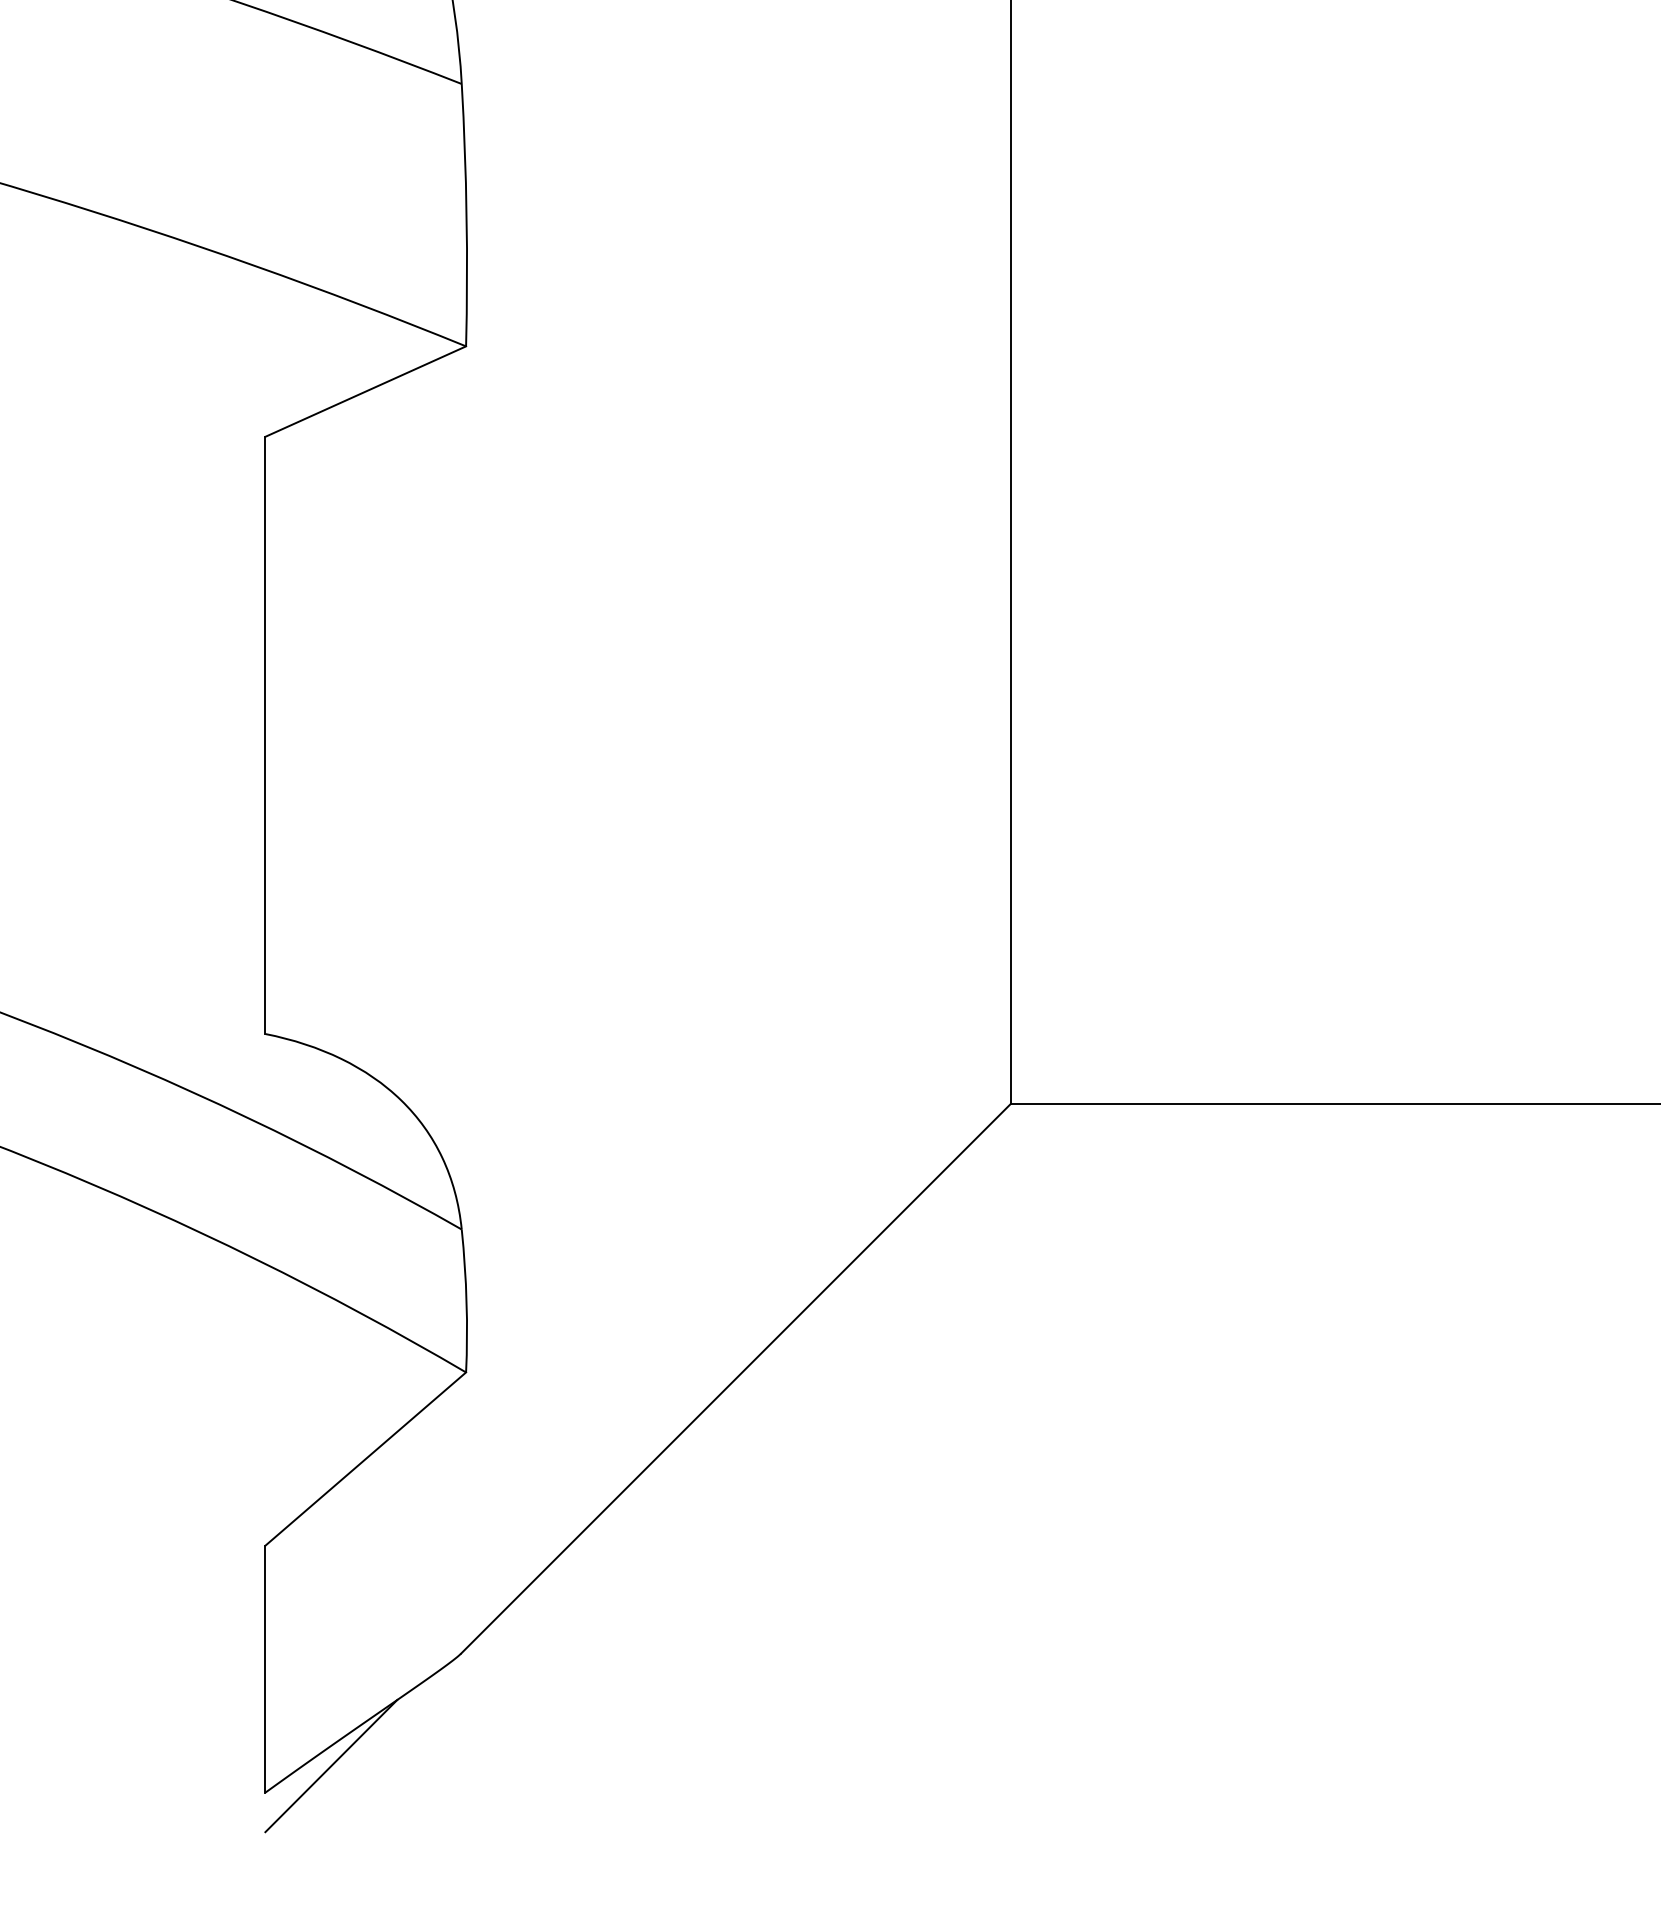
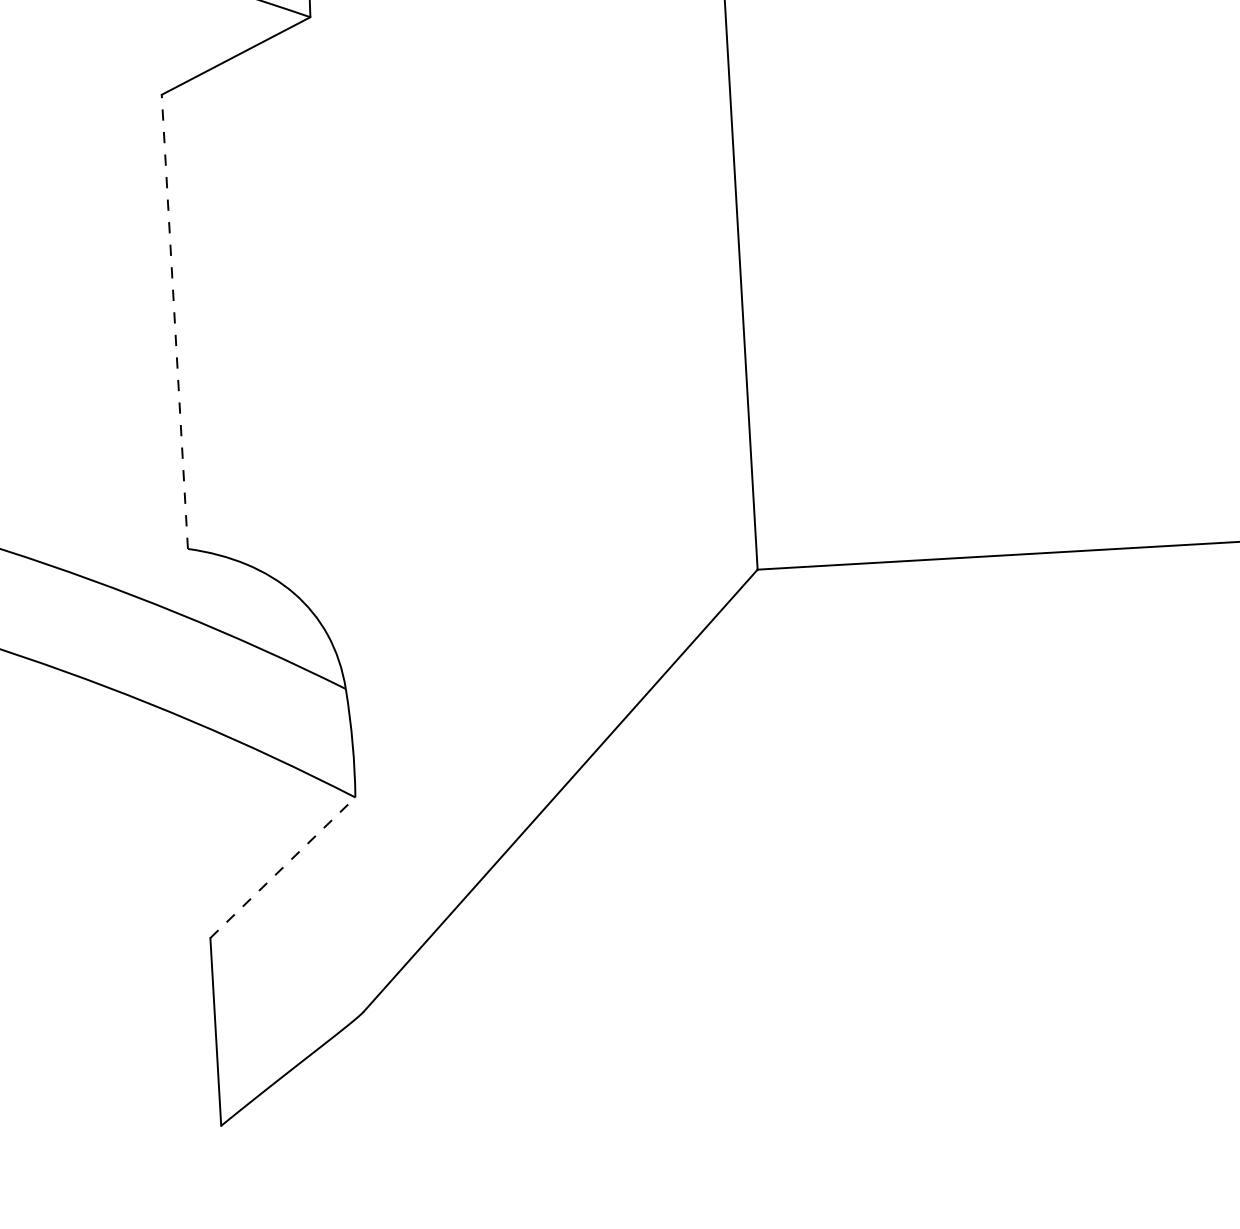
line: (265, 735) -> (174, 321), solid -> dashed
line: (365, 1459) -> (282, 868), solid -> dashed
line: (331, 1765) -> (270, 1102), removed

